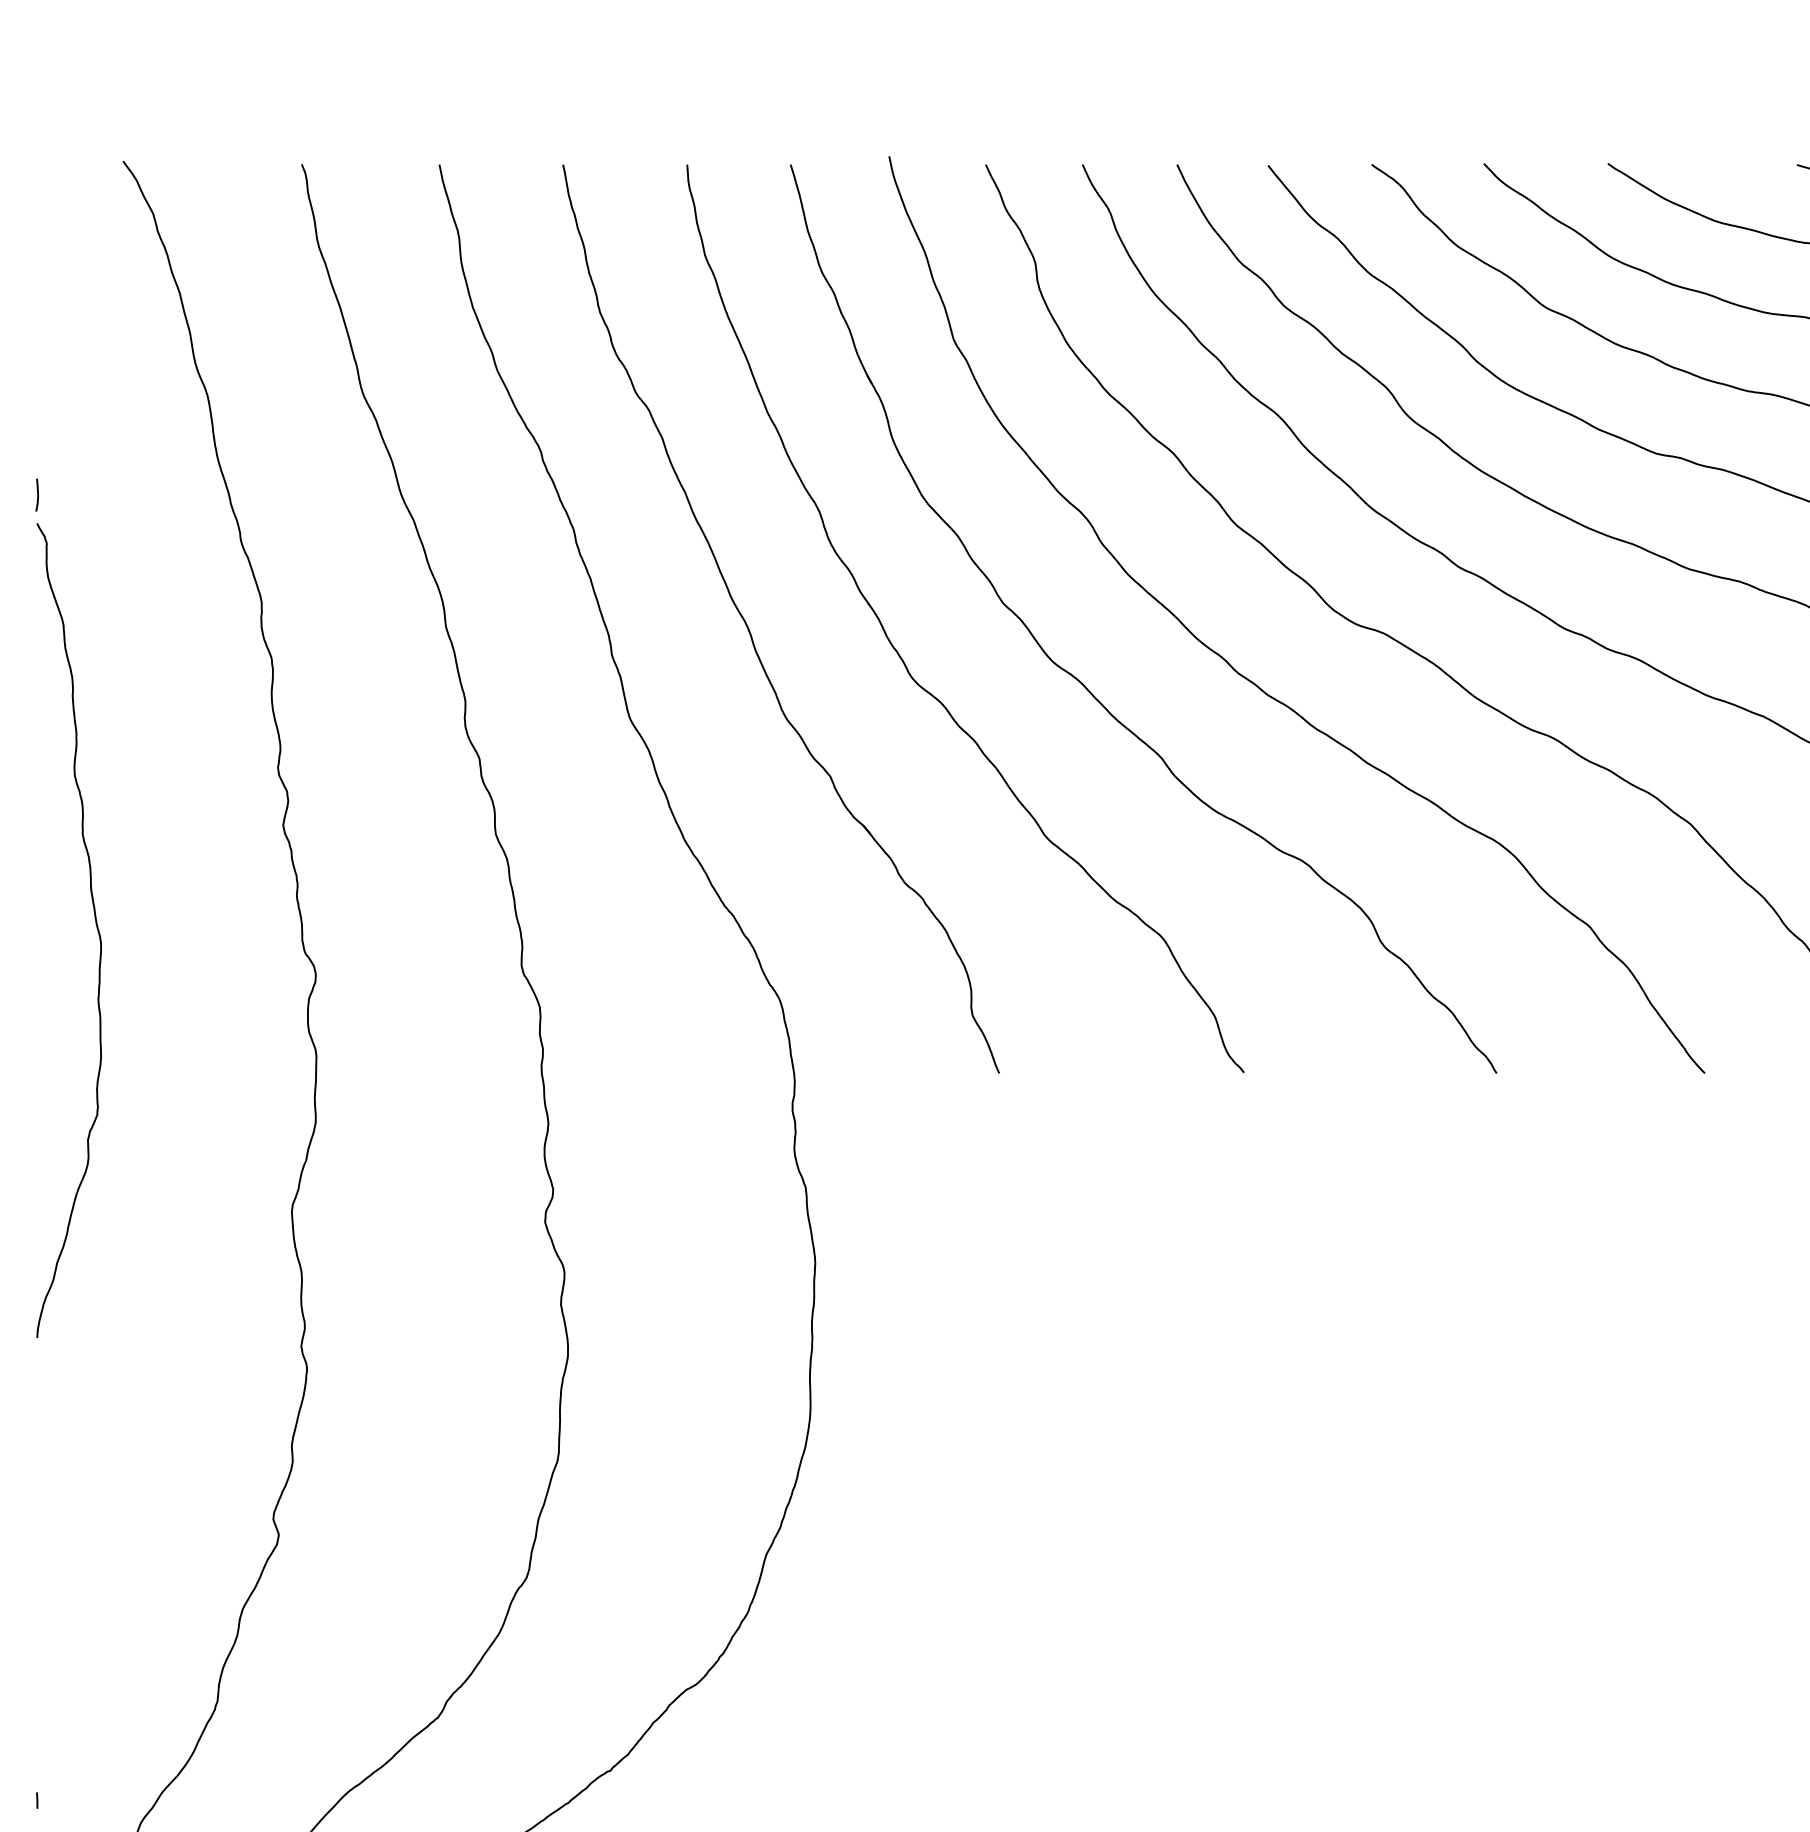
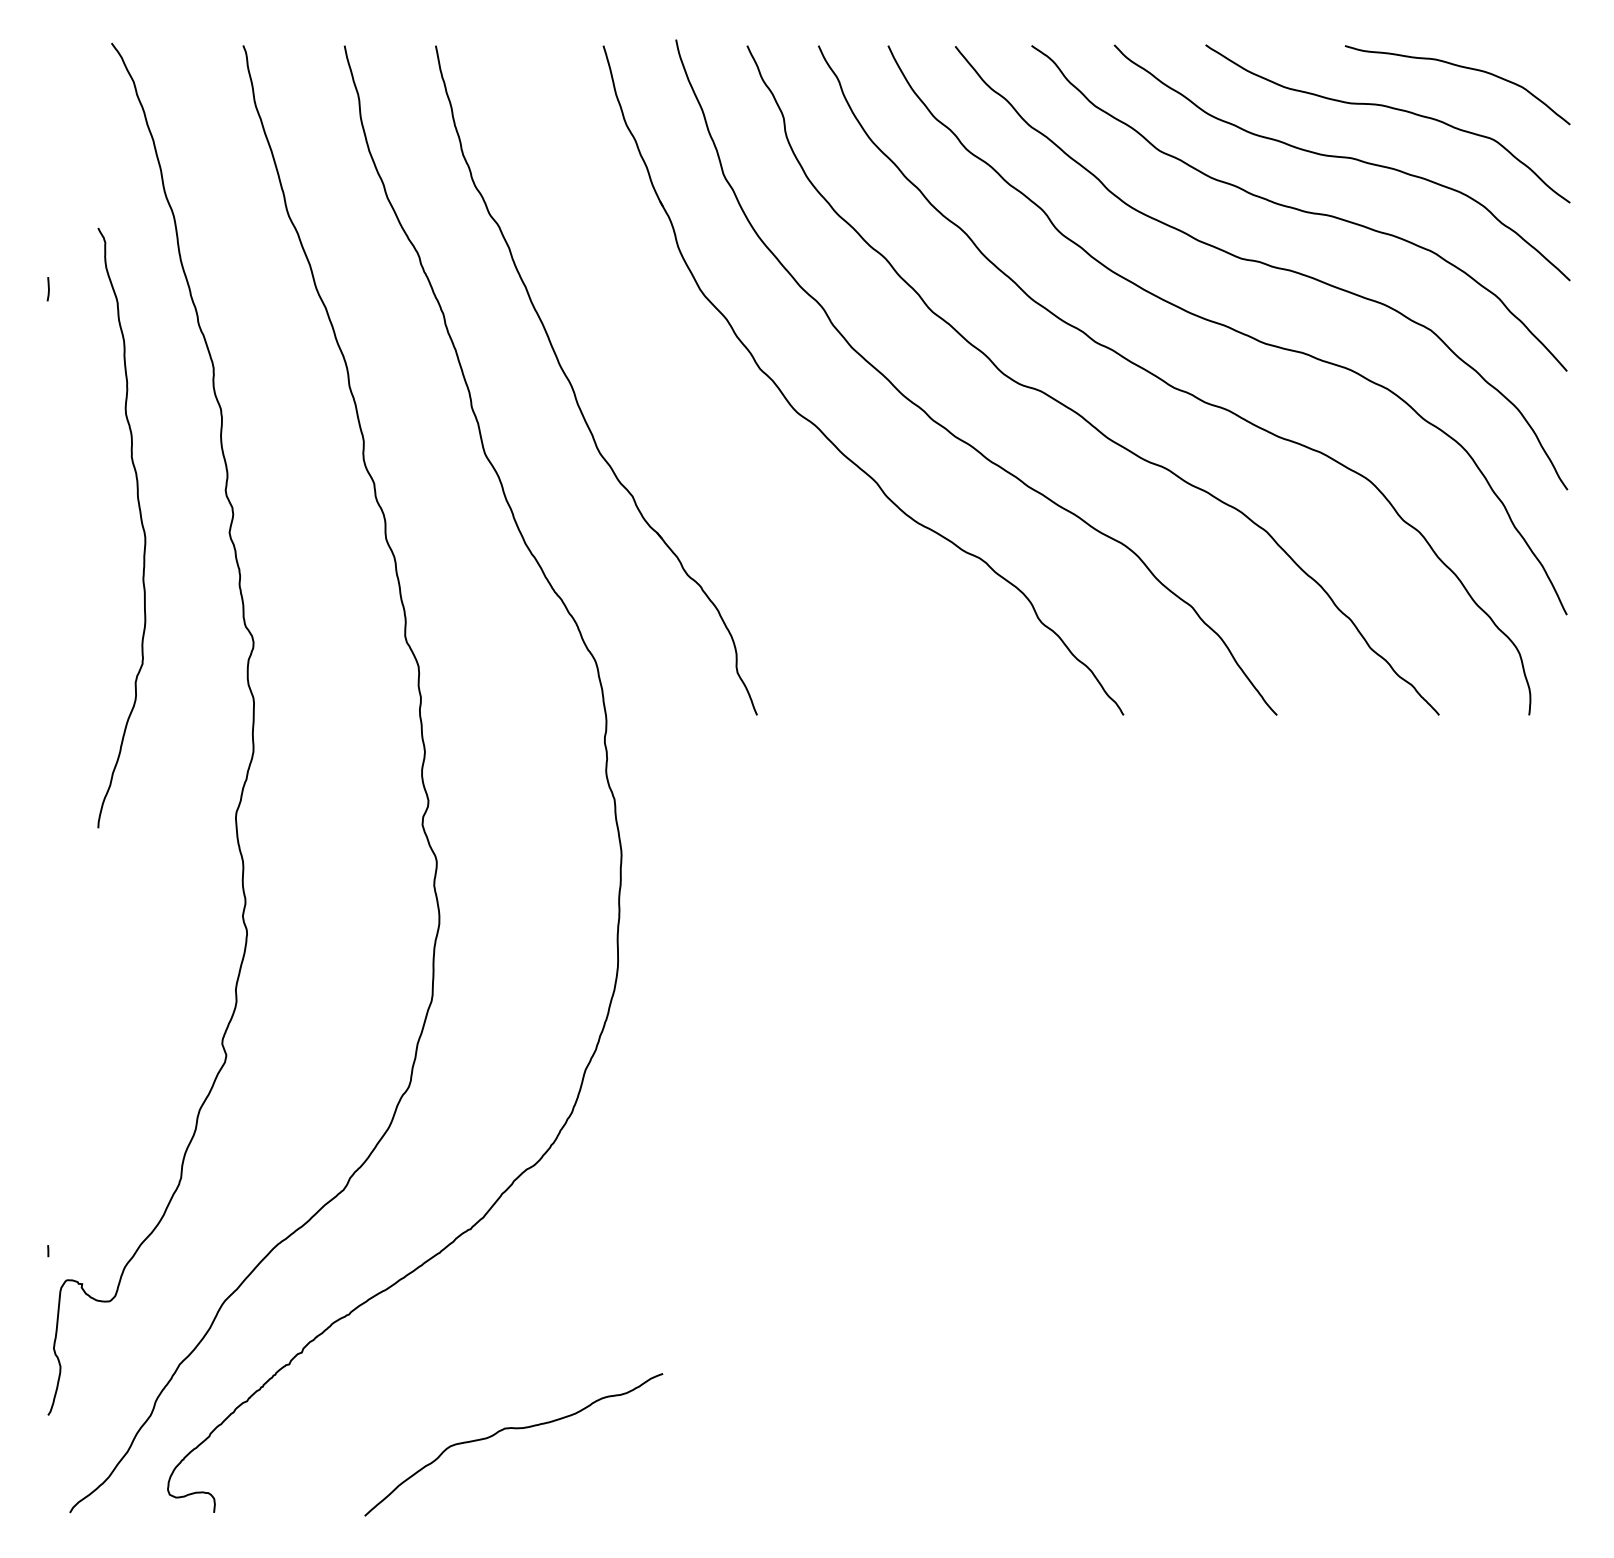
part: (904, 661) -> (687, 411), removed
curve: (94, 921) -> (140, 521), moved

